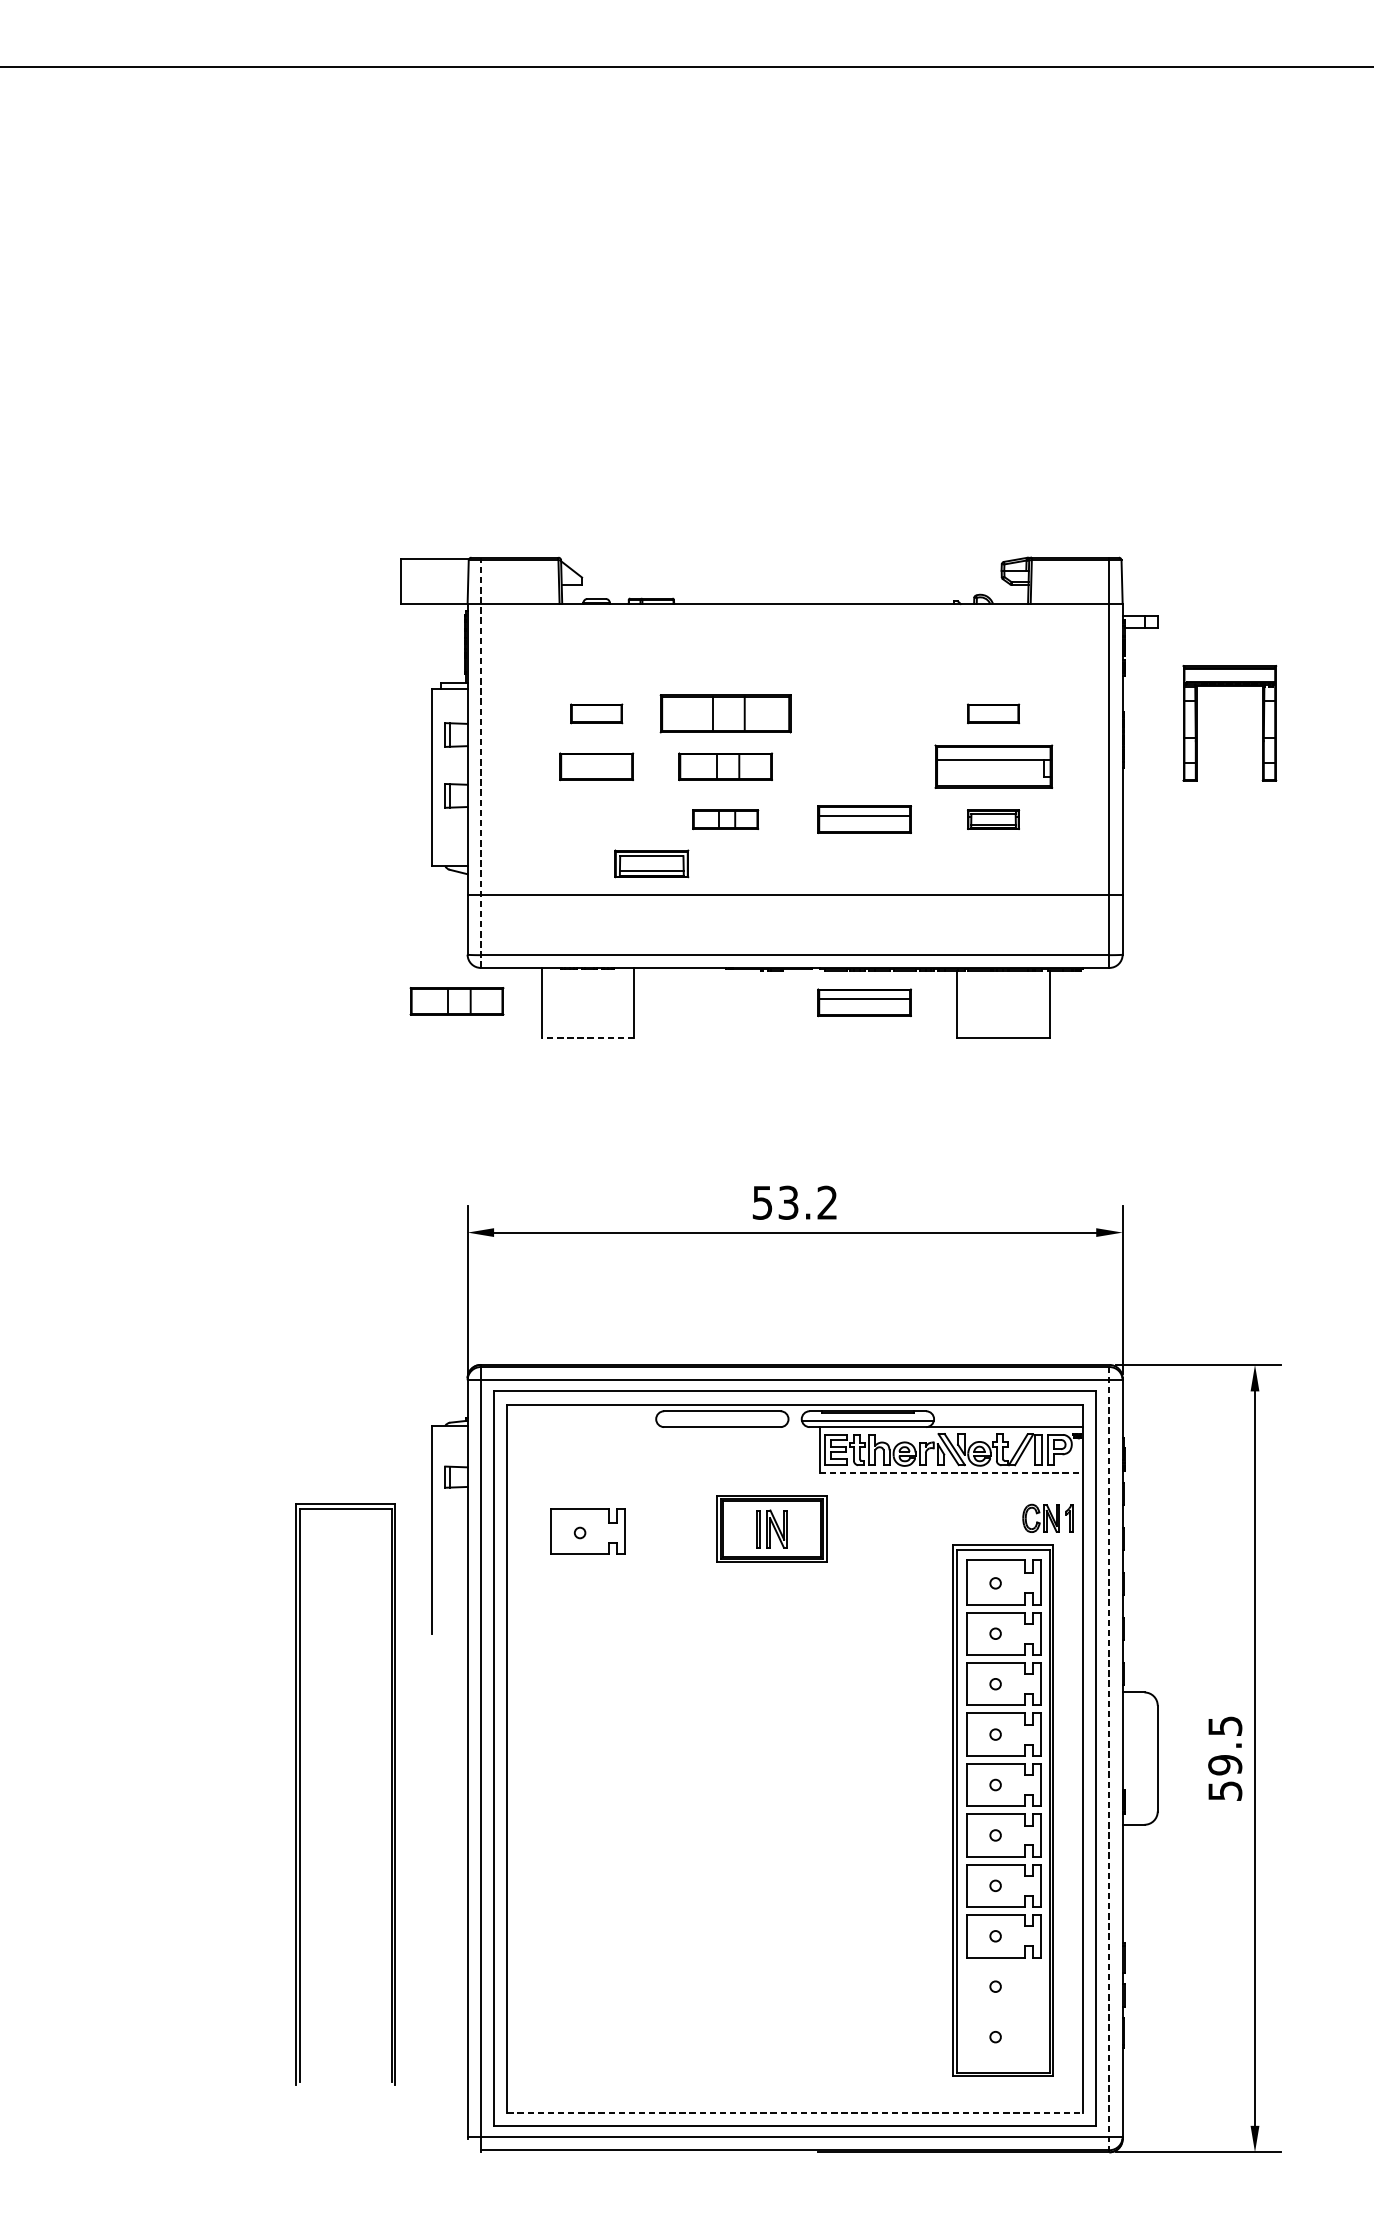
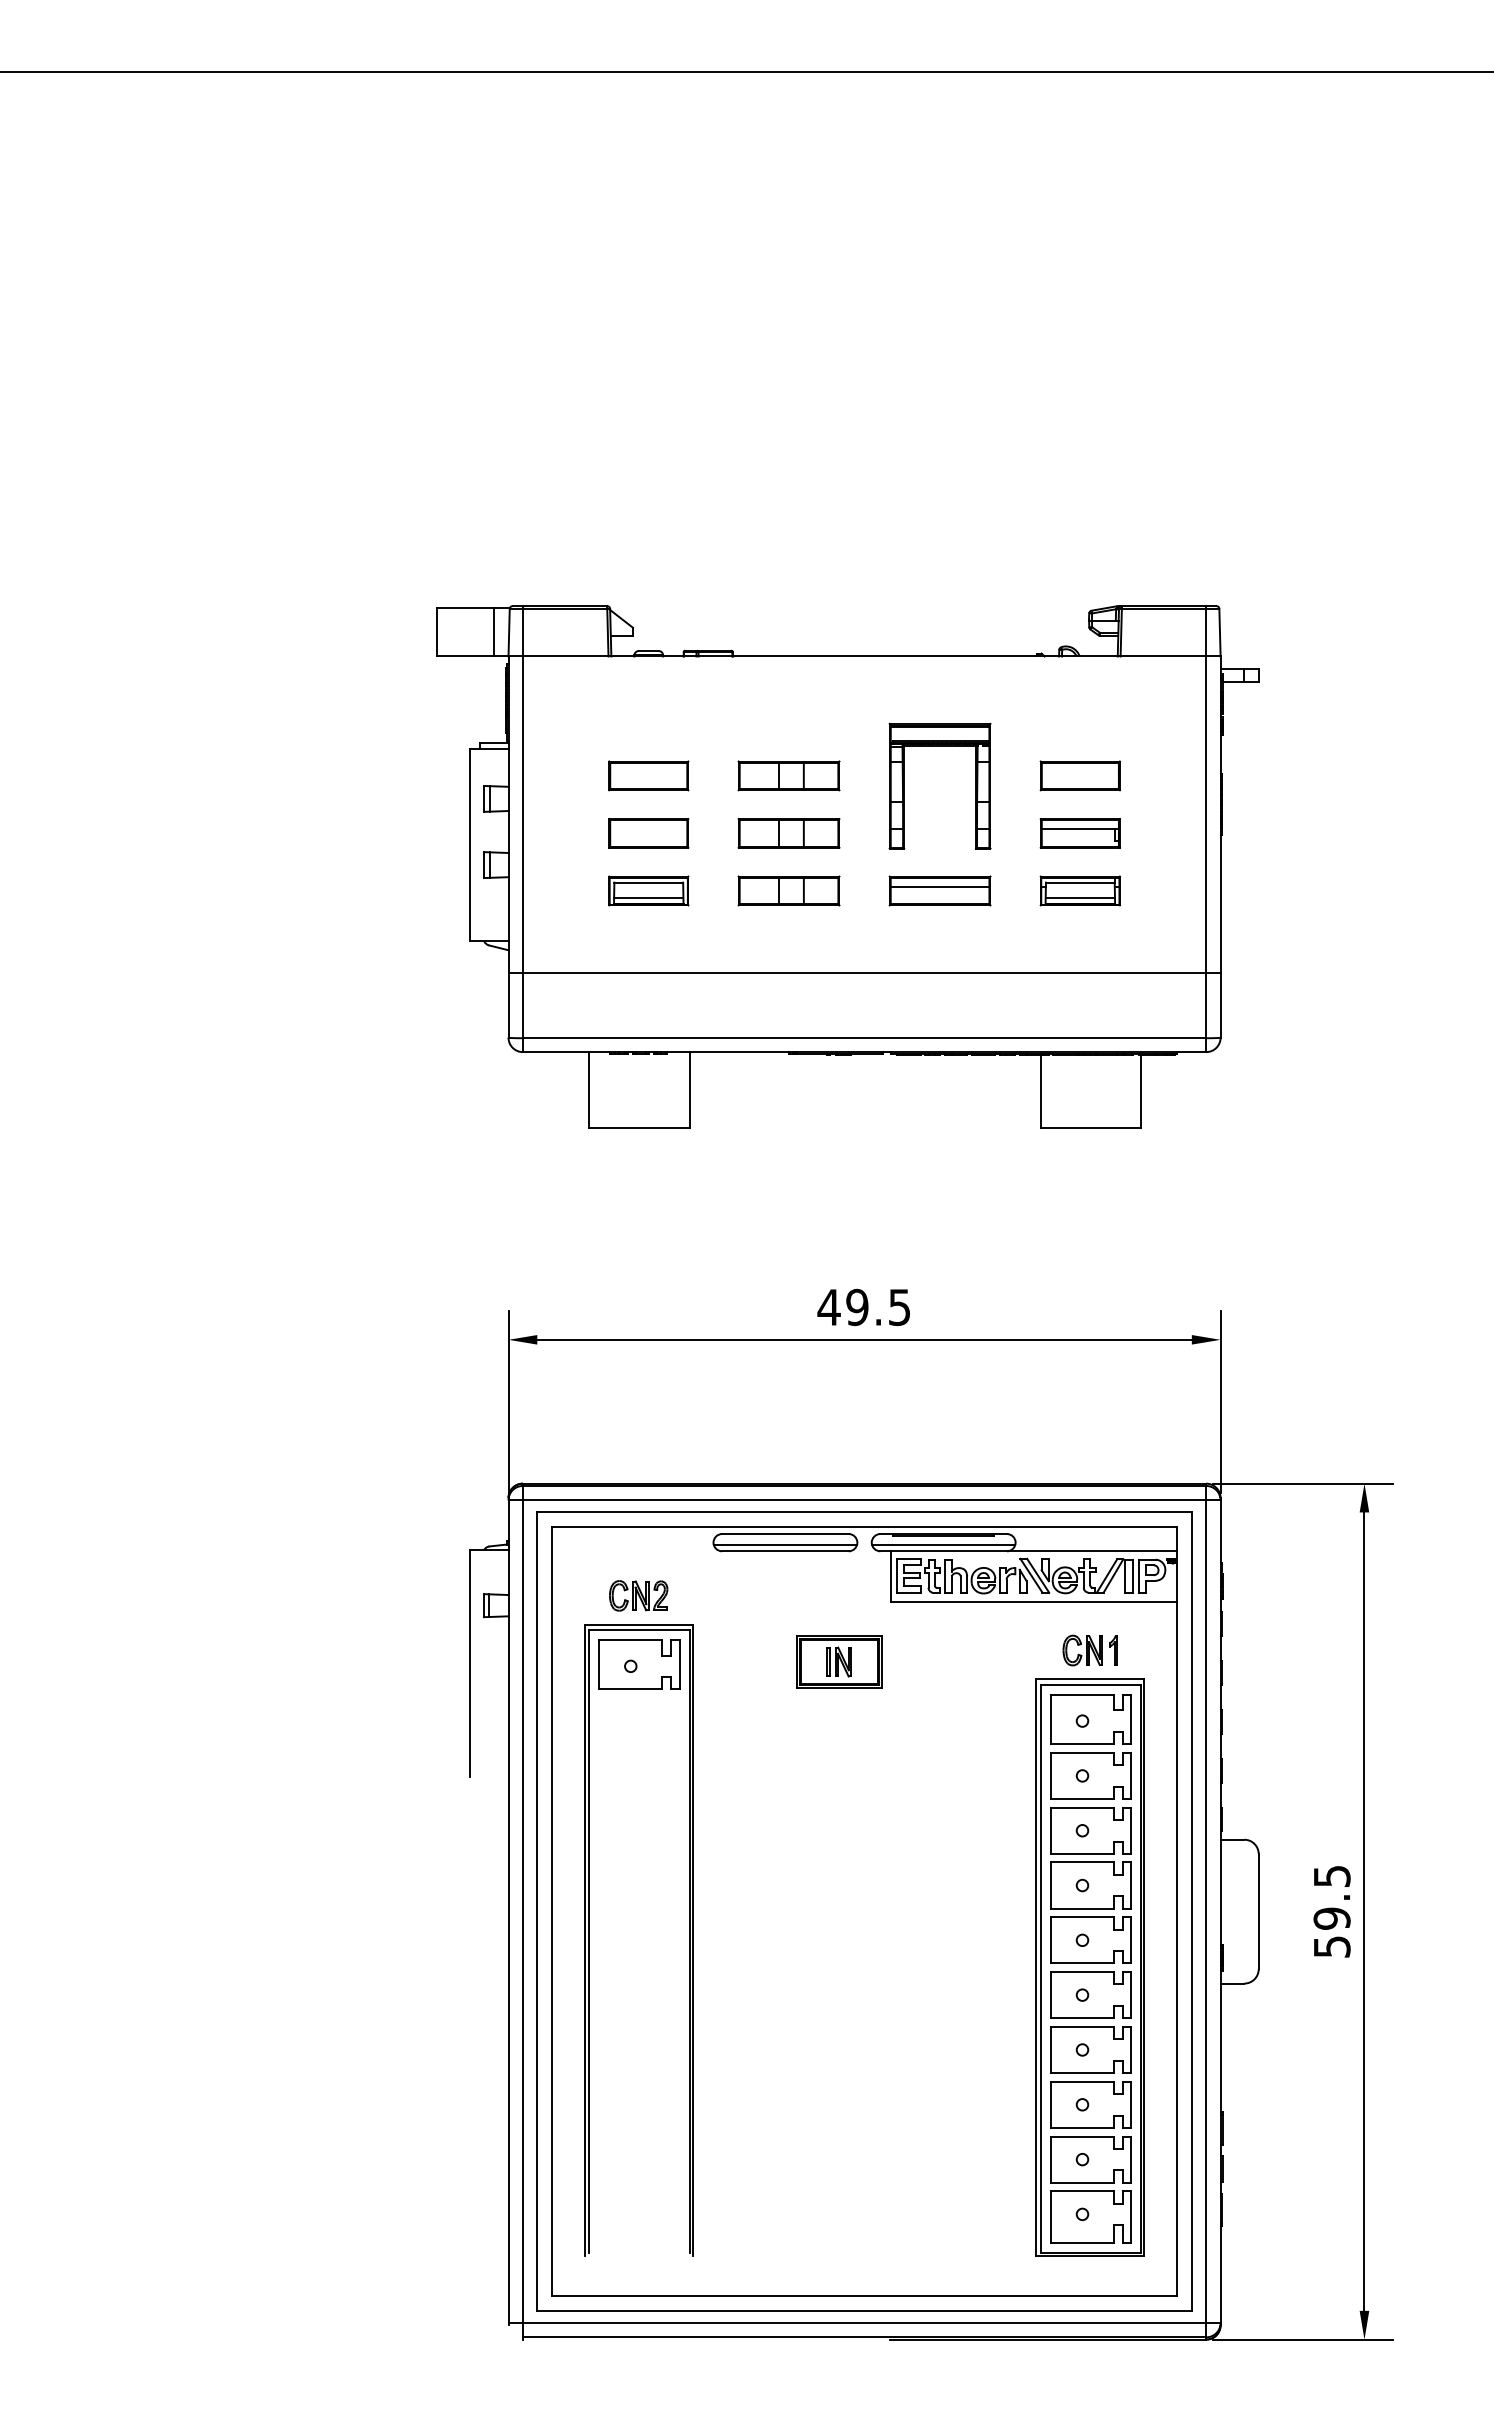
line: (454, 581) -> (494, 631), added
part: (596, 713) -> (648, 775), size x1.43
part: (725, 713) -> (788, 775), size x0.71
part: (992, 713) -> (1079, 775), size x1.43
part: (1197, 722) -> (904, 785), moved
line: (480, 763) -> (522, 829), dashed -> solid
part: (992, 766) -> (1079, 833), size x0.62
part: (725, 819) -> (788, 890), size x1.43
part: (992, 819) -> (1079, 890), size x1.43
part: (651, 863) -> (648, 890), moved
part: (456, 1001) -> (496, 1088), removed
part: (864, 1002) -> (939, 1089), removed
line: (587, 1038) -> (638, 1128), dashed -> solid
text: (794, 1202) -> (863, 1307), 53.2 -> 49.5
line: (722, 1420) -> (785, 1544), added
part: (587, 1467) -> (638, 1595), added
line: (951, 1473) -> (1034, 1601), dashed -> solid
part: (1047, 1518) -> (1089, 1650), moved
part: (772, 1528) -> (839, 1661), size x0.71
line: (1109, 1758) -> (1206, 1911), dashed -> solid
part: (300, 1794) -> (589, 1940), moved
part: (1002, 2014) -> (1090, 2189), added
line: (795, 2112) -> (864, 2296), dashed -> solid

